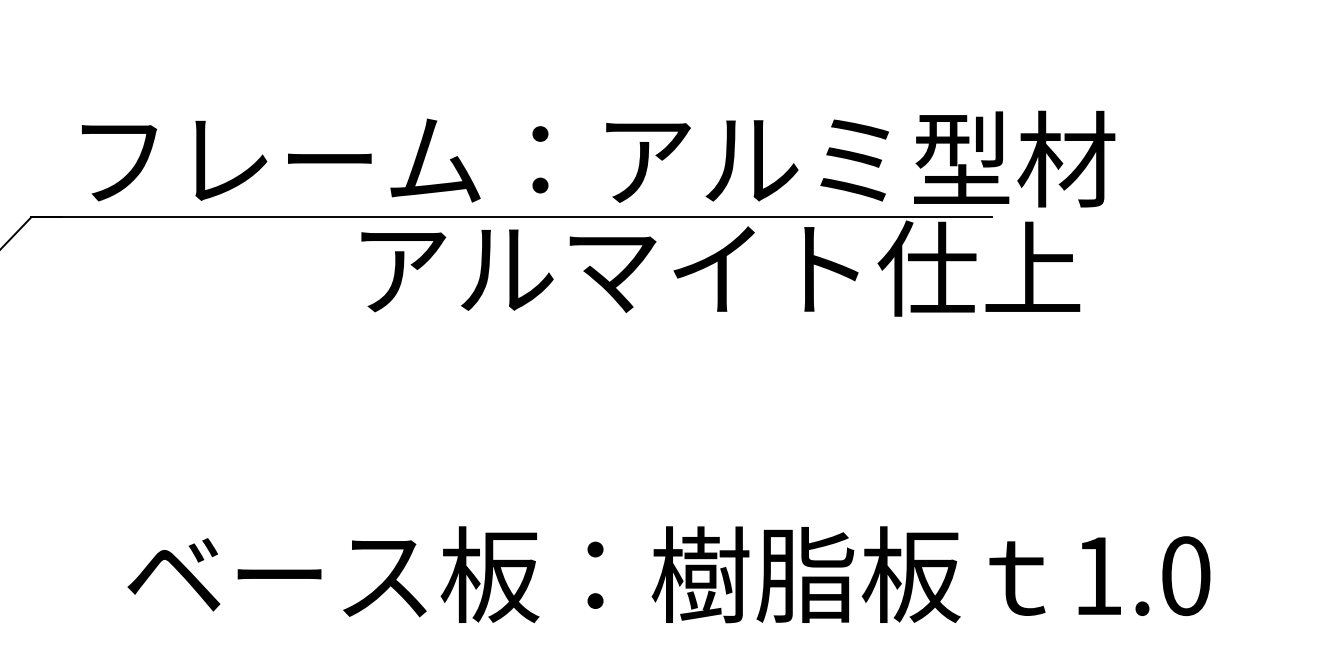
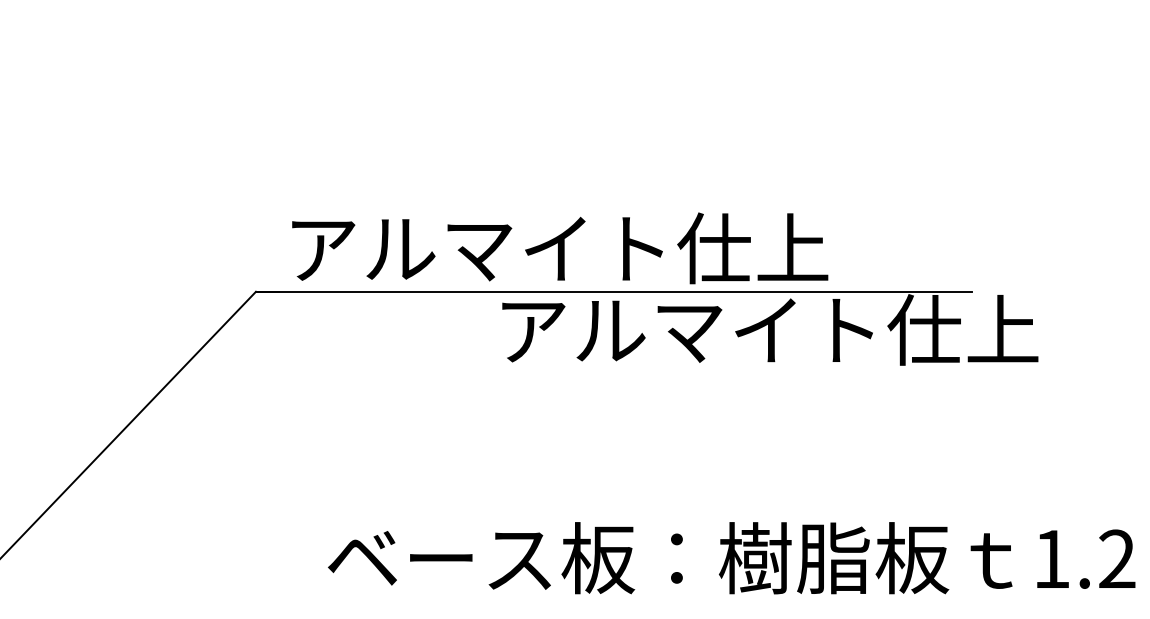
text: (597, 159) -> (678, 248), フレーム：アルミ型材 -> アルマイト仕上
text: (1186, 575) -> (1117, 558), 1.0 -> 1.2

